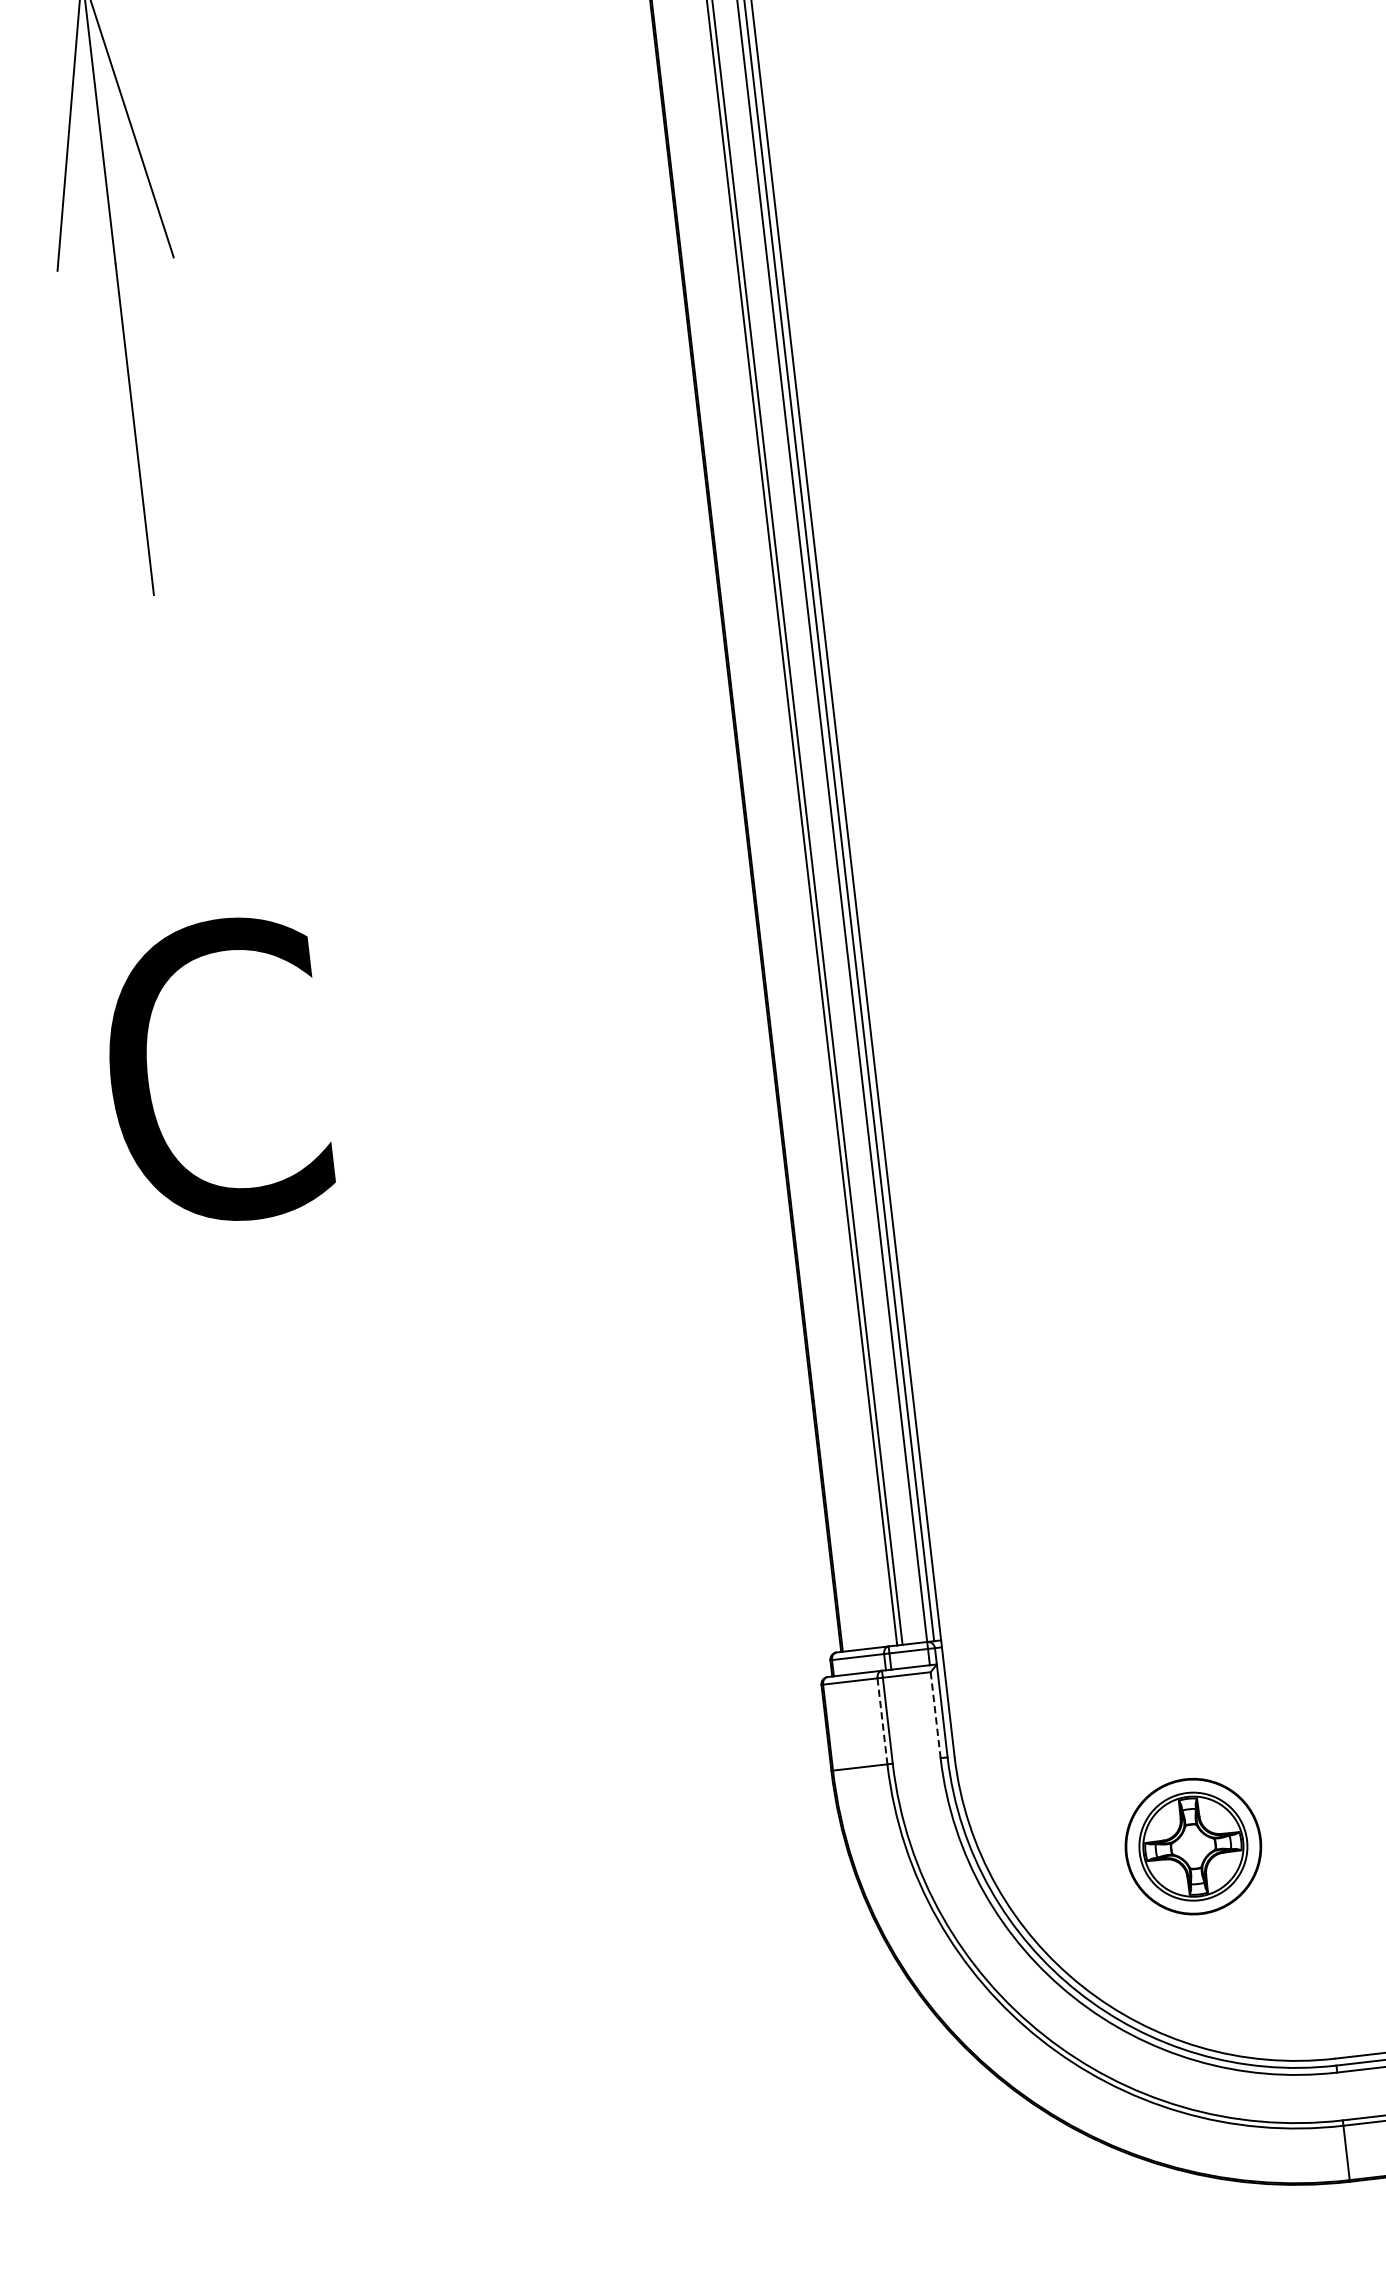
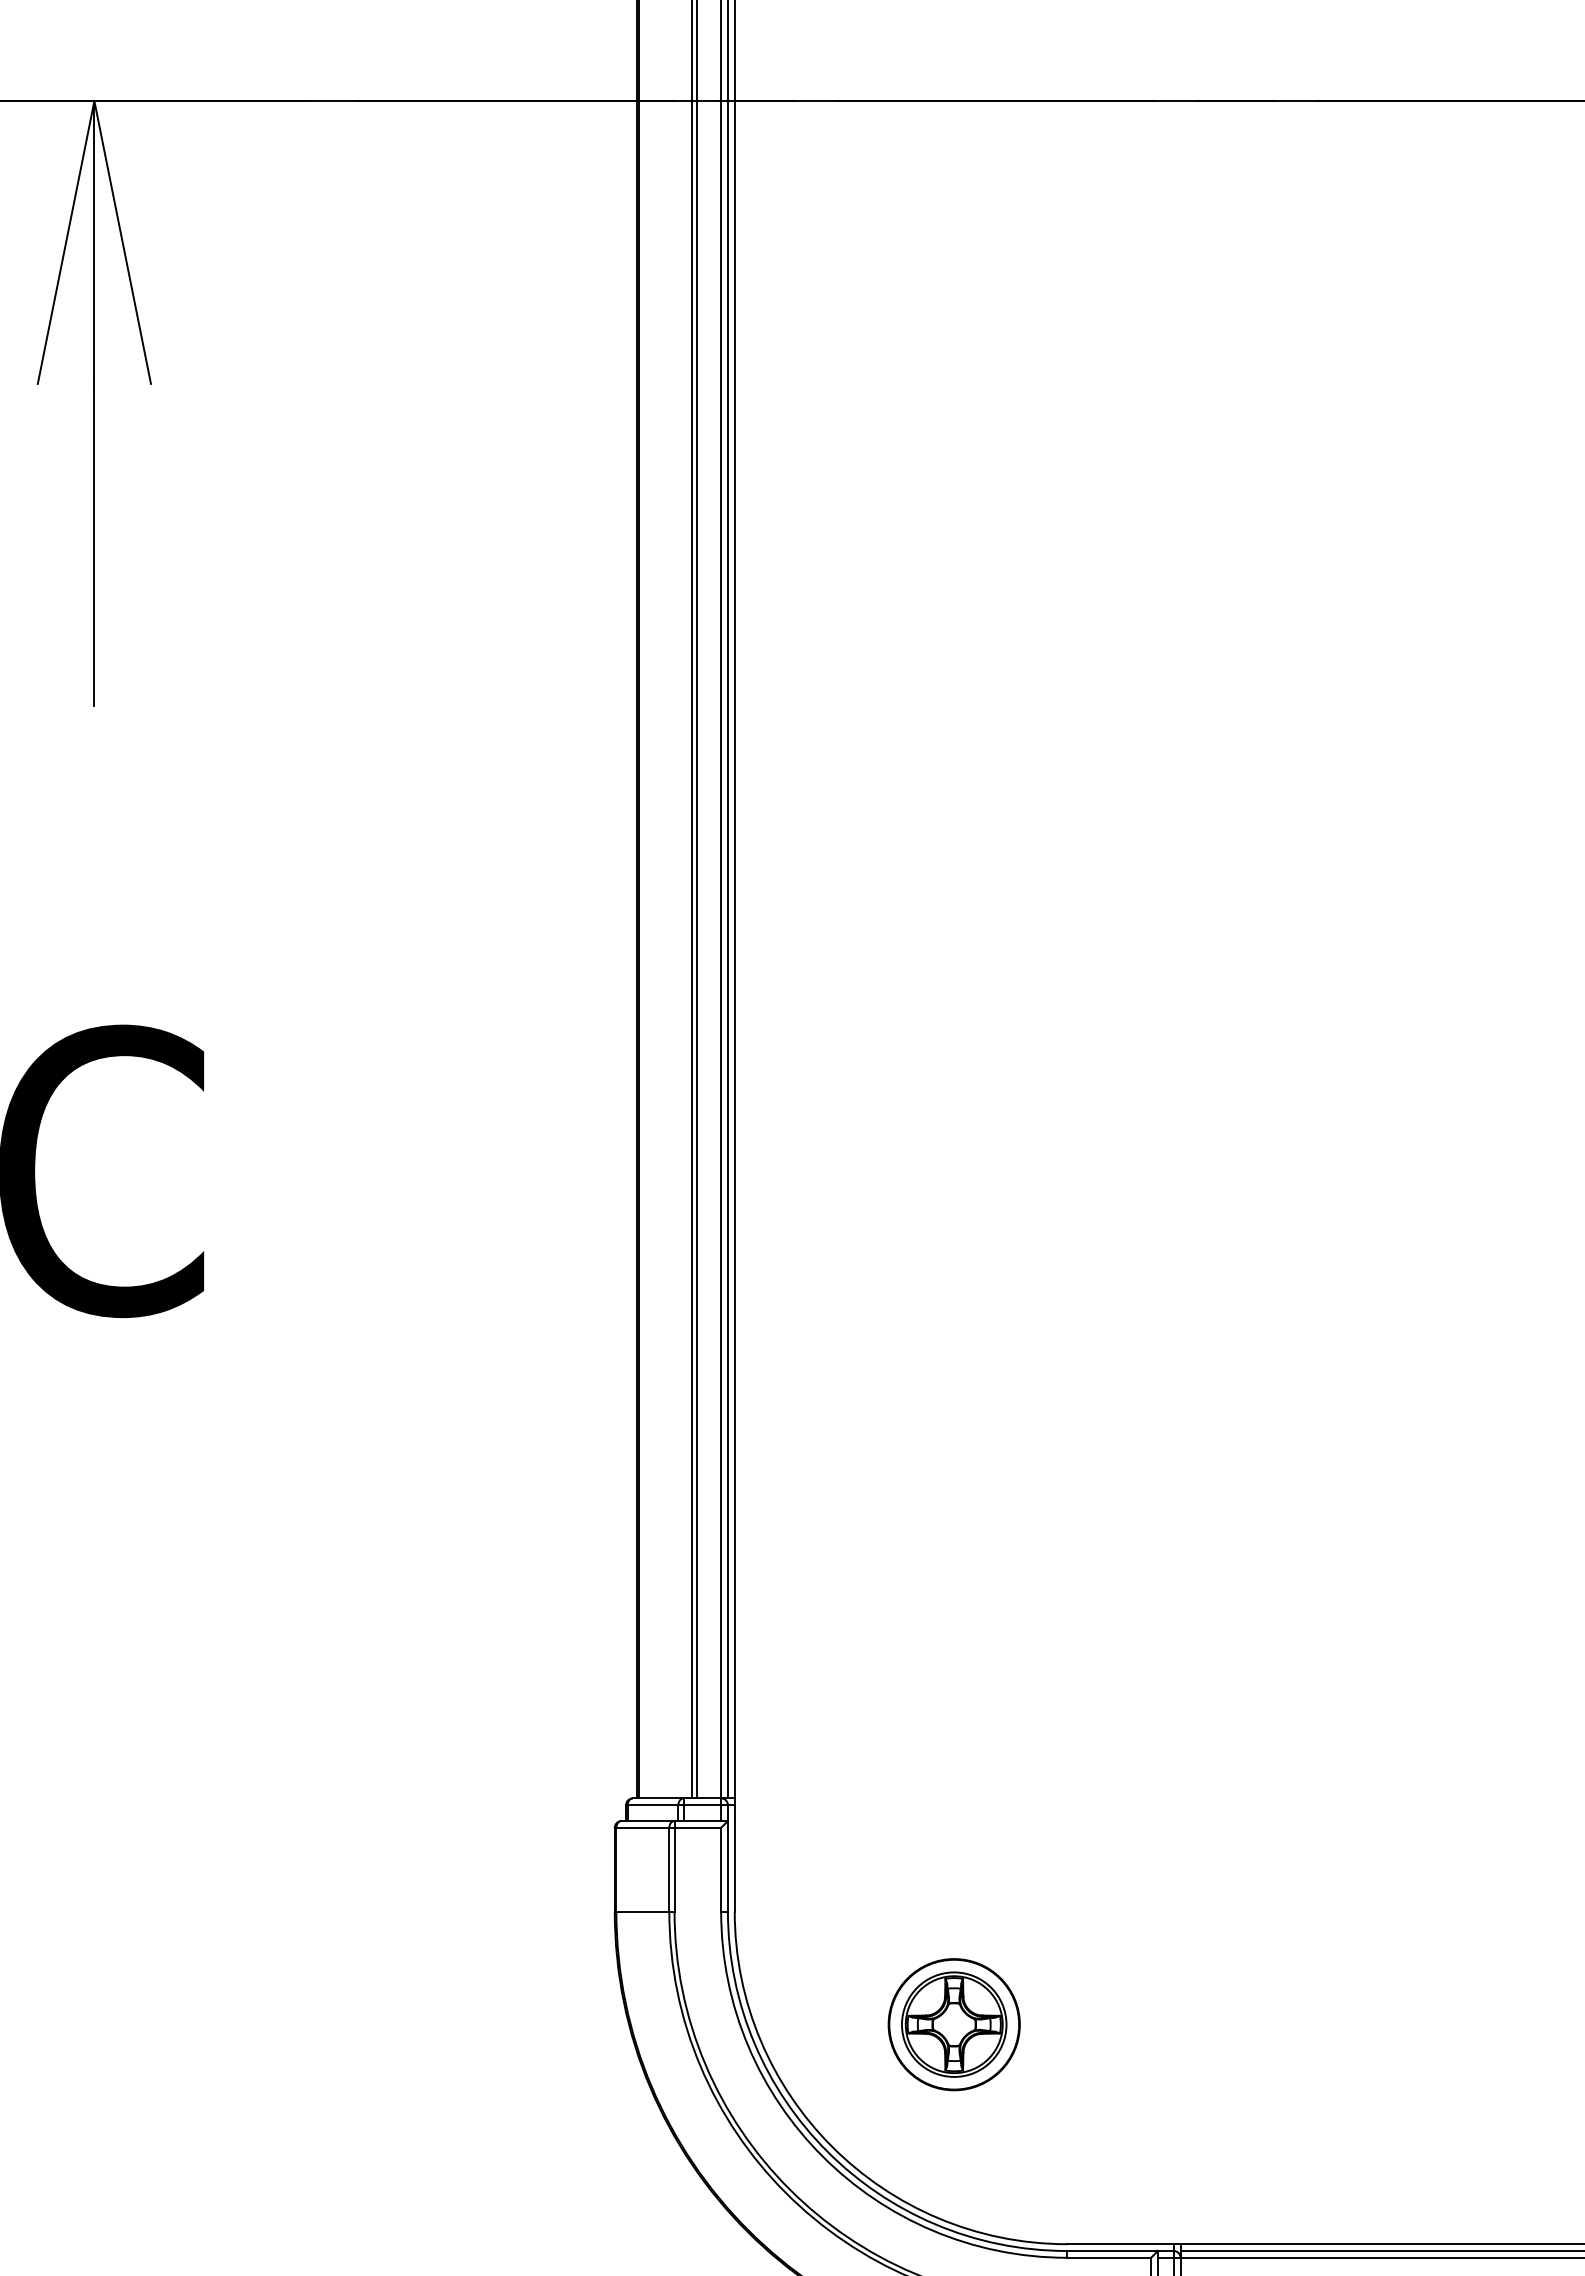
line: (936, 1714) -> (721, 1869), dashed -> solid
line: (882, 1721) -> (669, 1869), dashed -> solid

